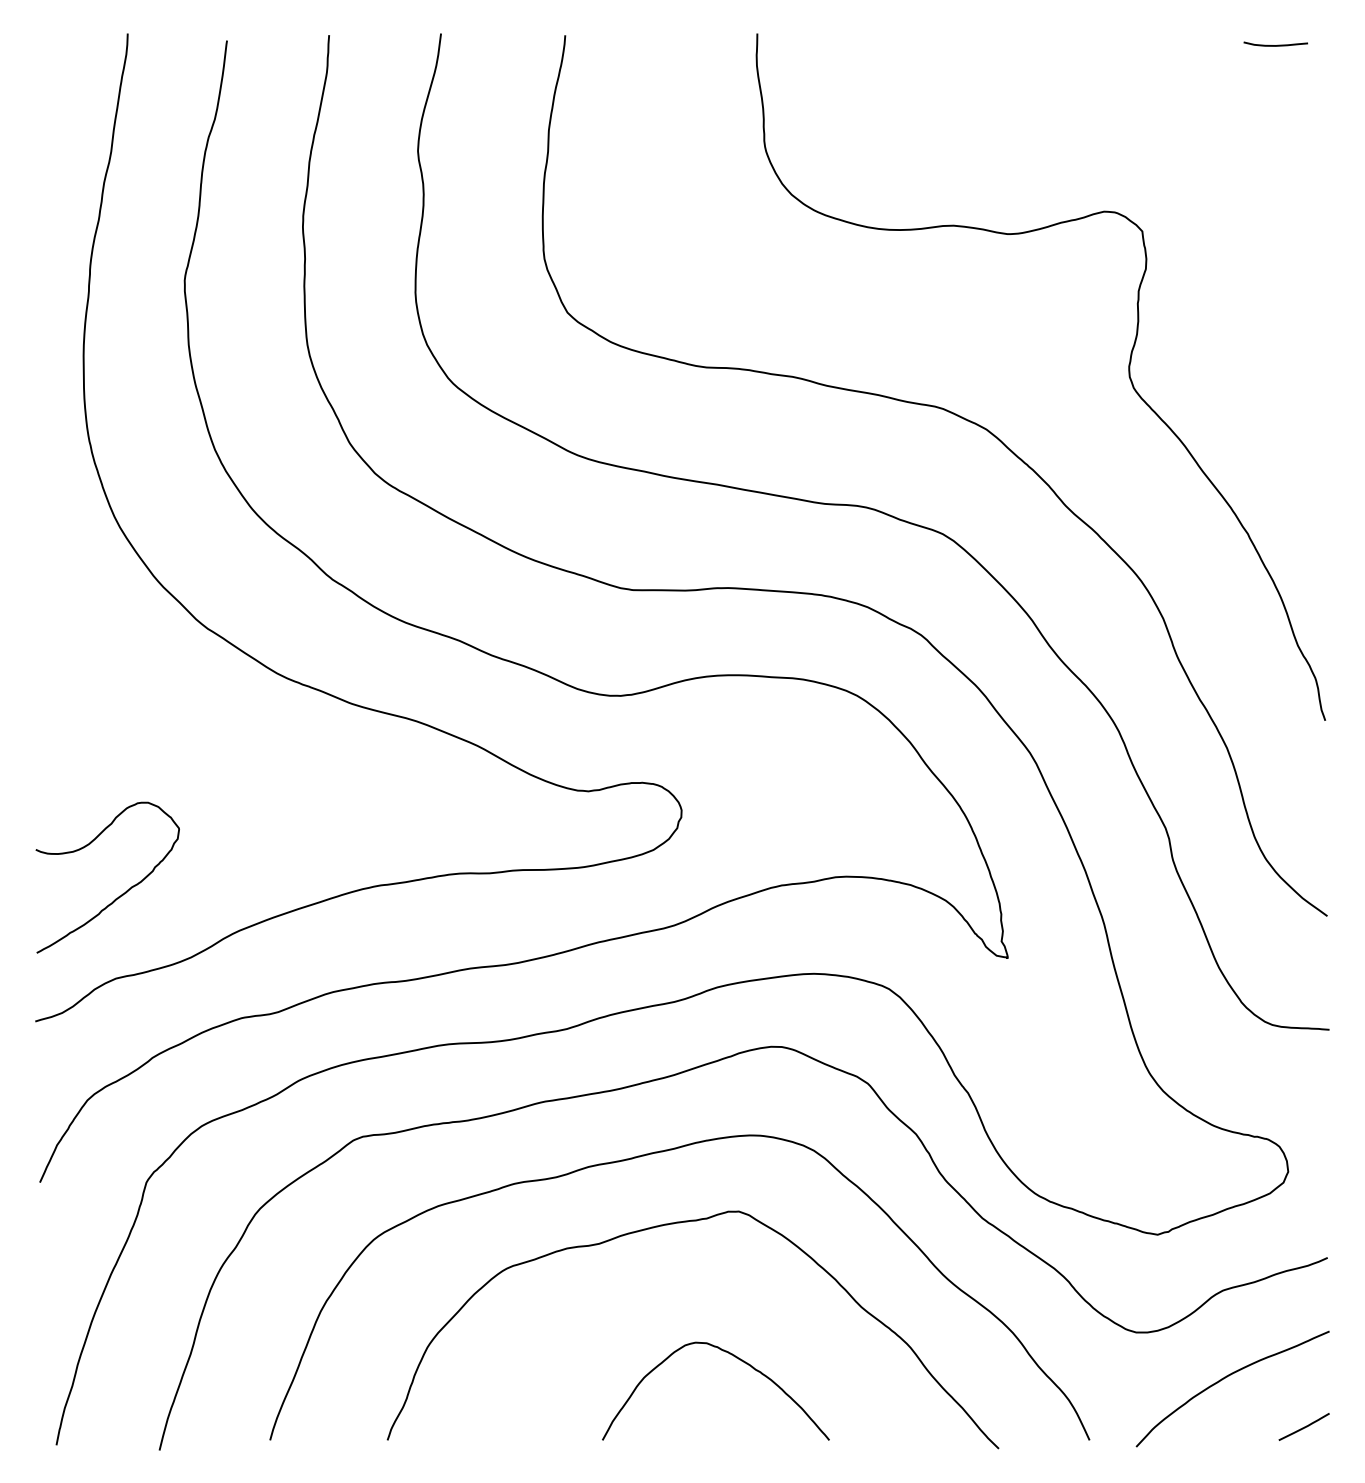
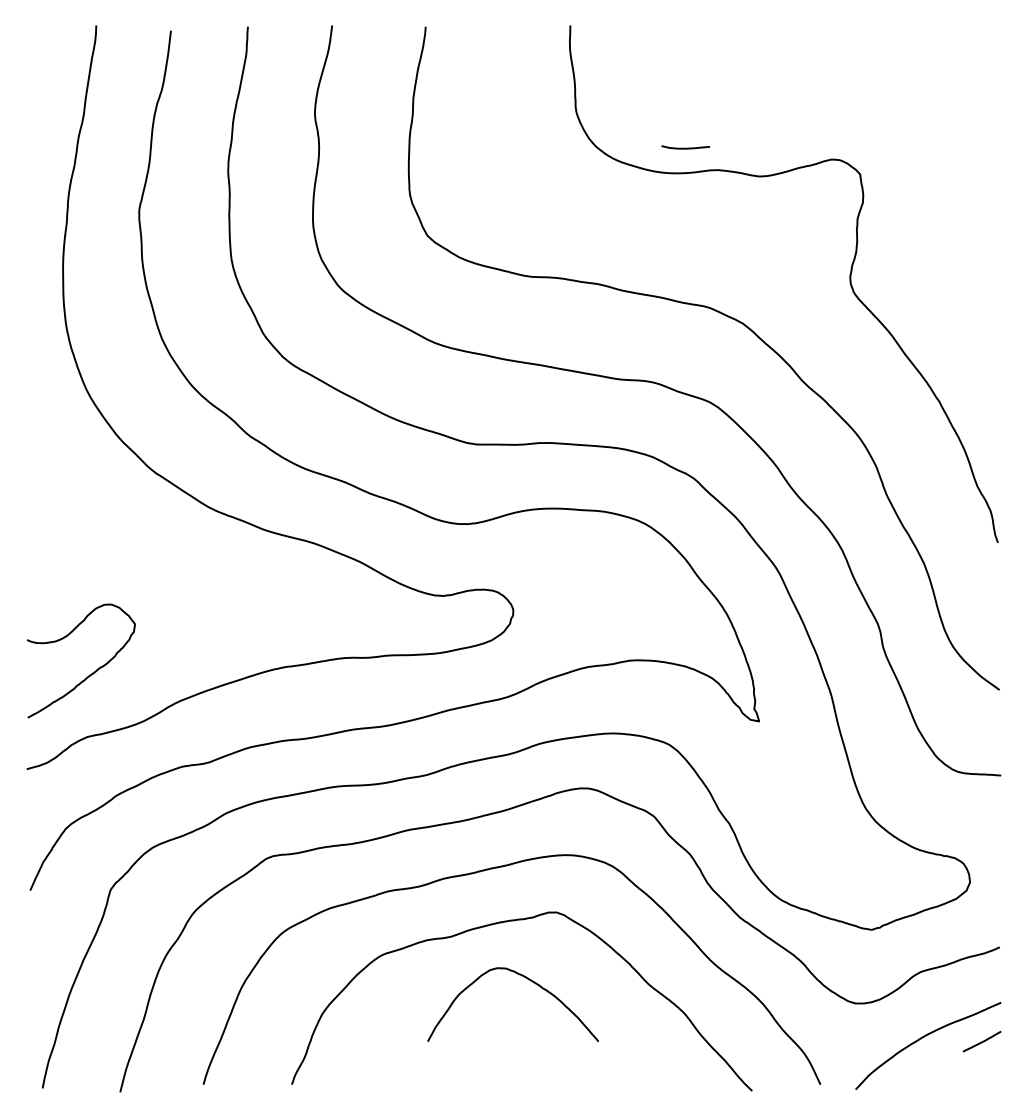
curve: (1275, 44) -> (685, 147), moved
curve: (732, 1356) -> (525, 978), moved
line: (1303, 1426) -> (981, 1041), moved

